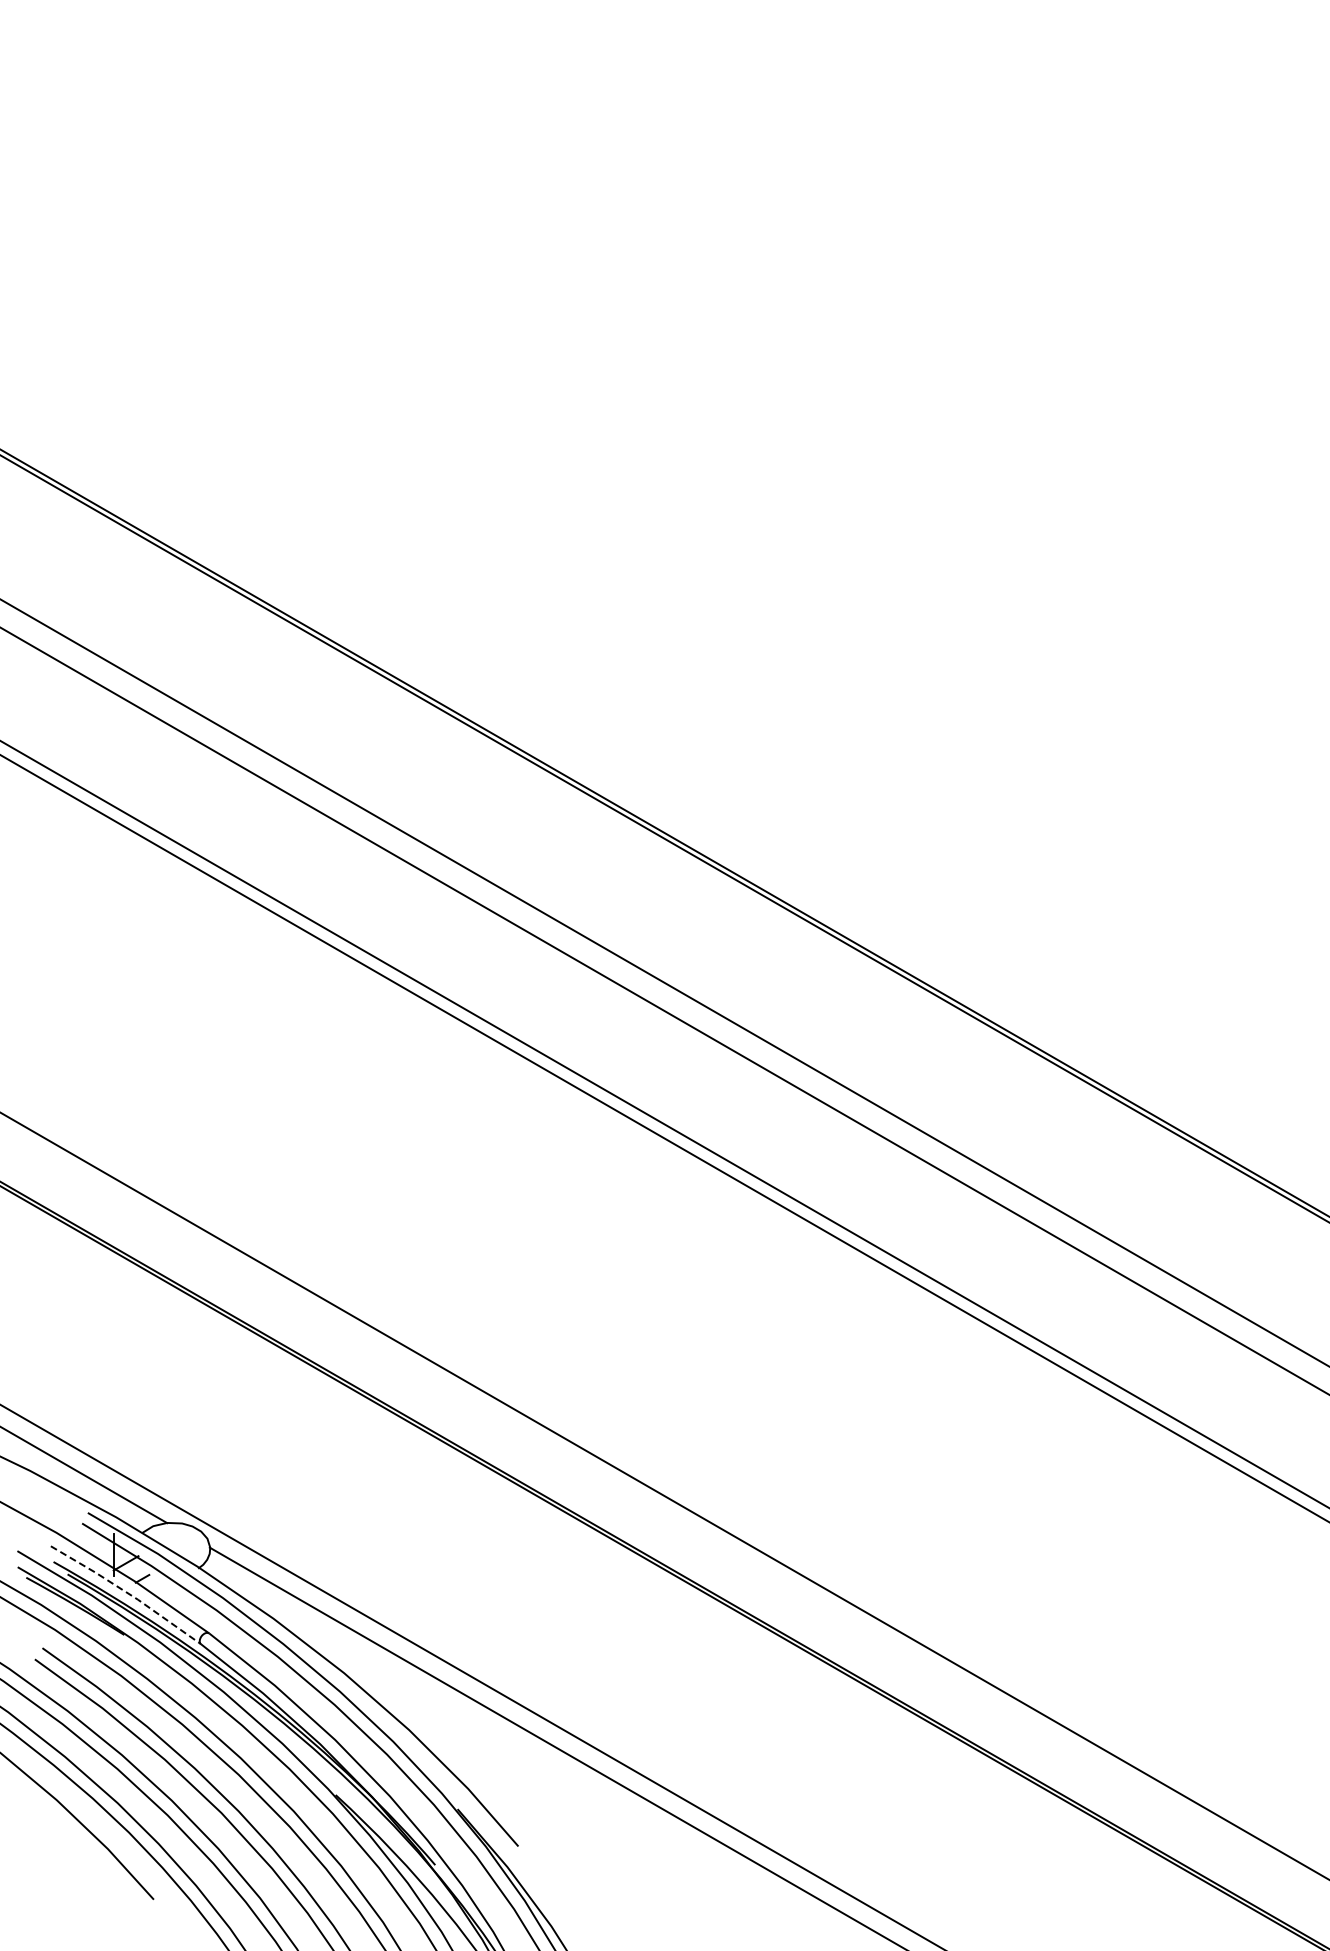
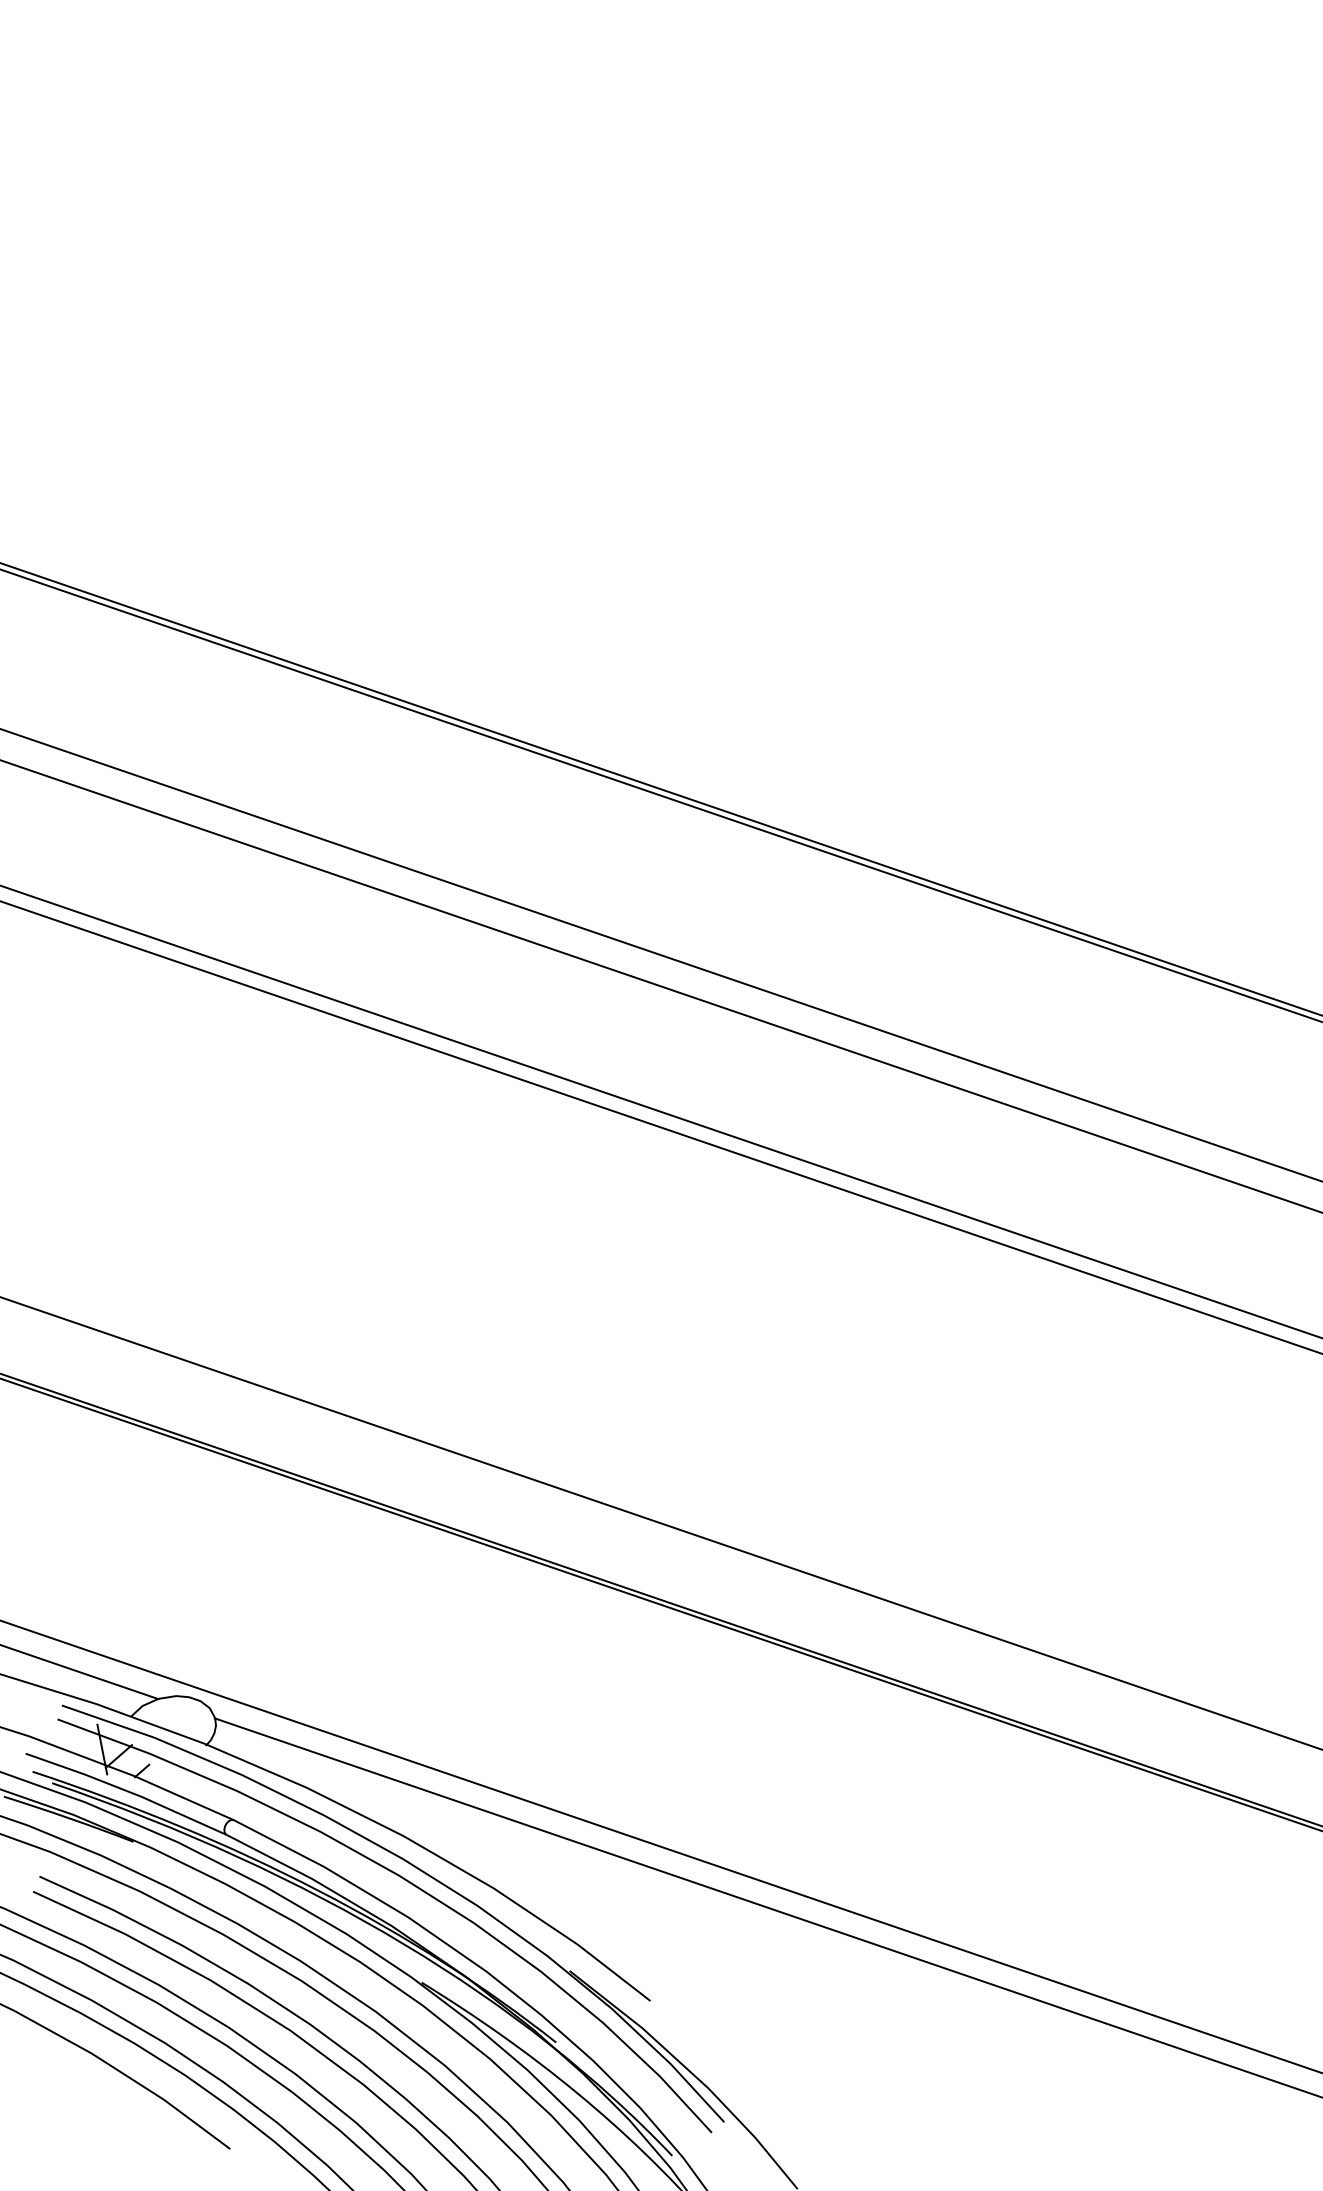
line: (127, 1593) -> (127, 1791), dashed -> solid

